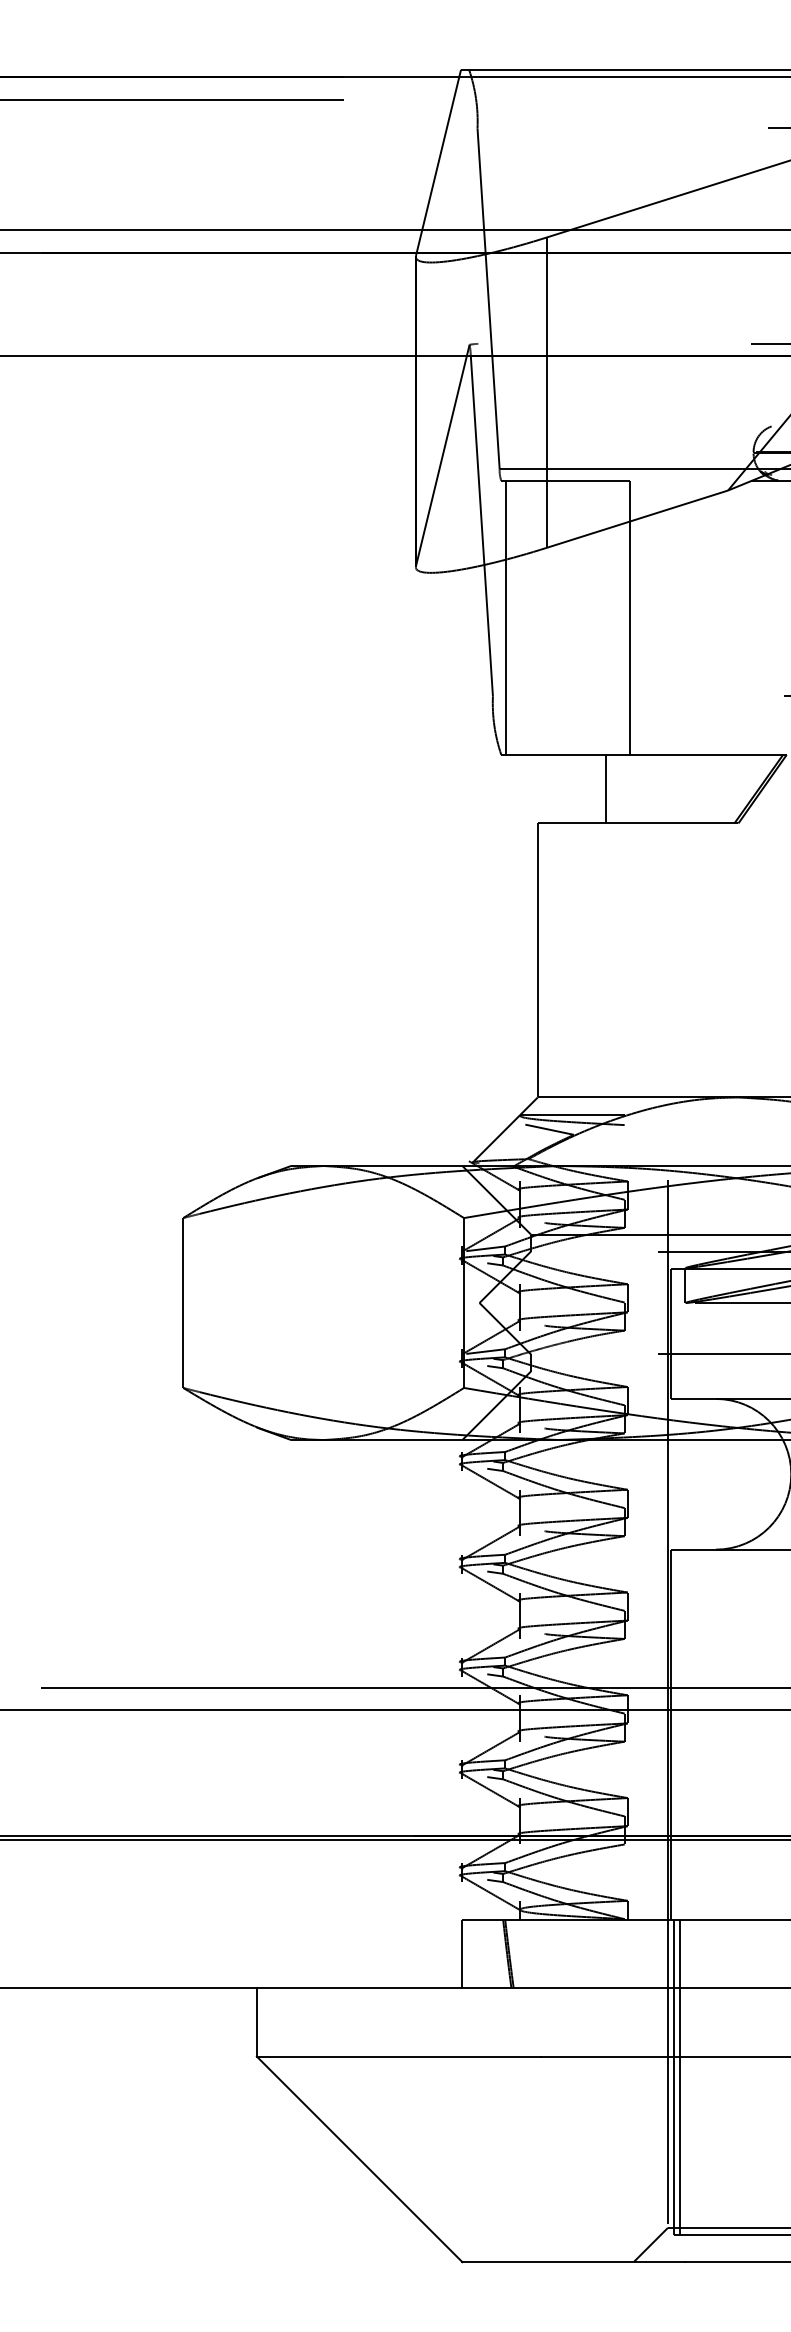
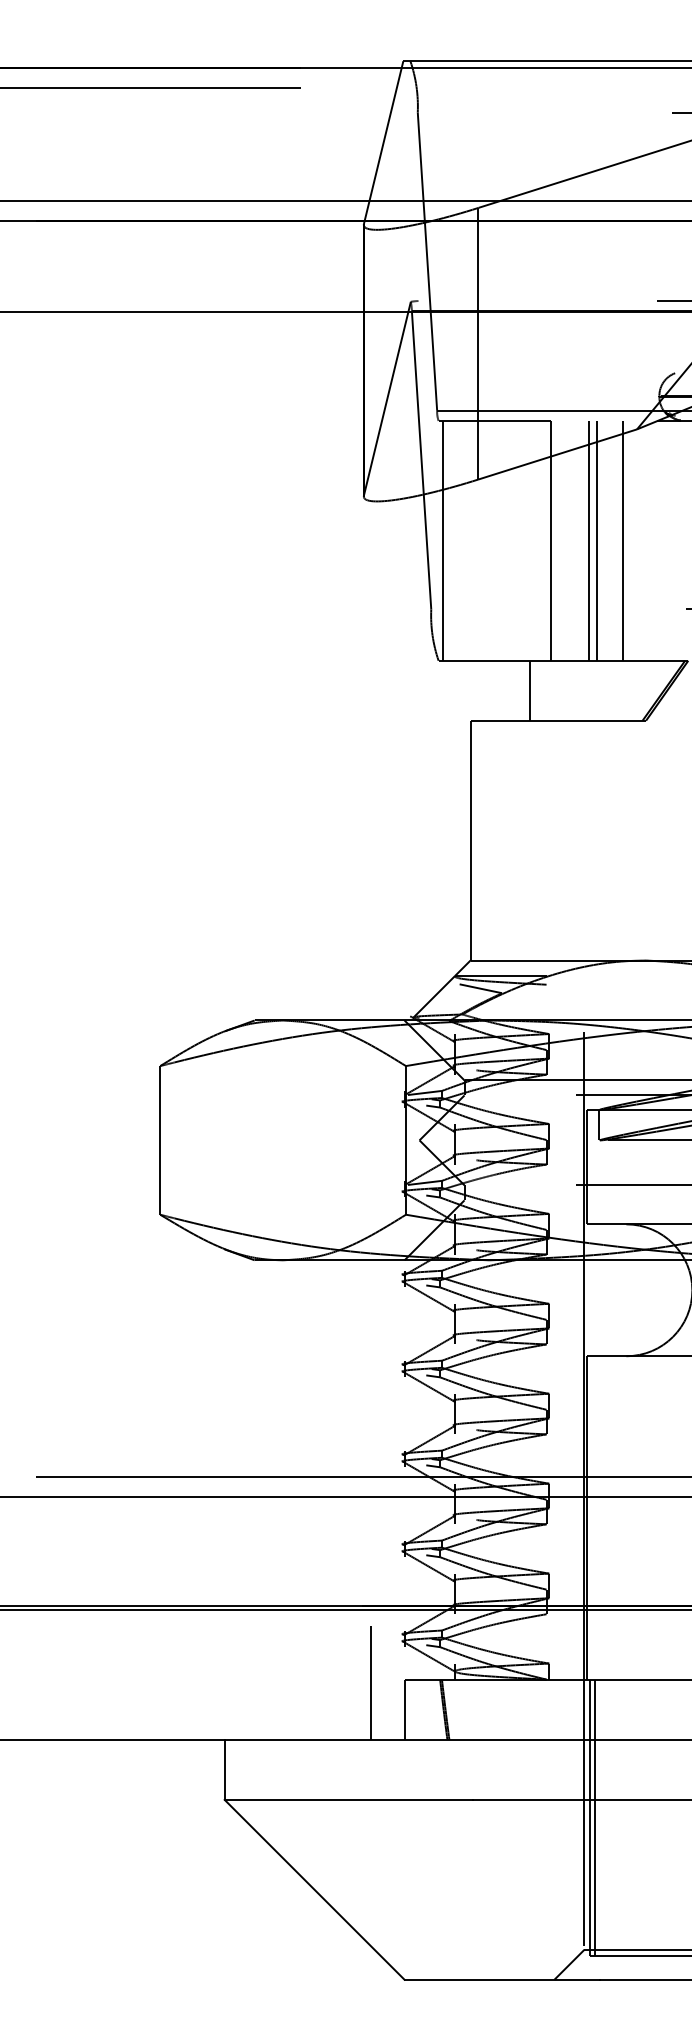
line: (673, 617) -> (589, 540), added
line: (681, 617) -> (596, 540), added
line: (712, 617) -> (623, 540), added
line: (424, 1922) -> (371, 1682), added

